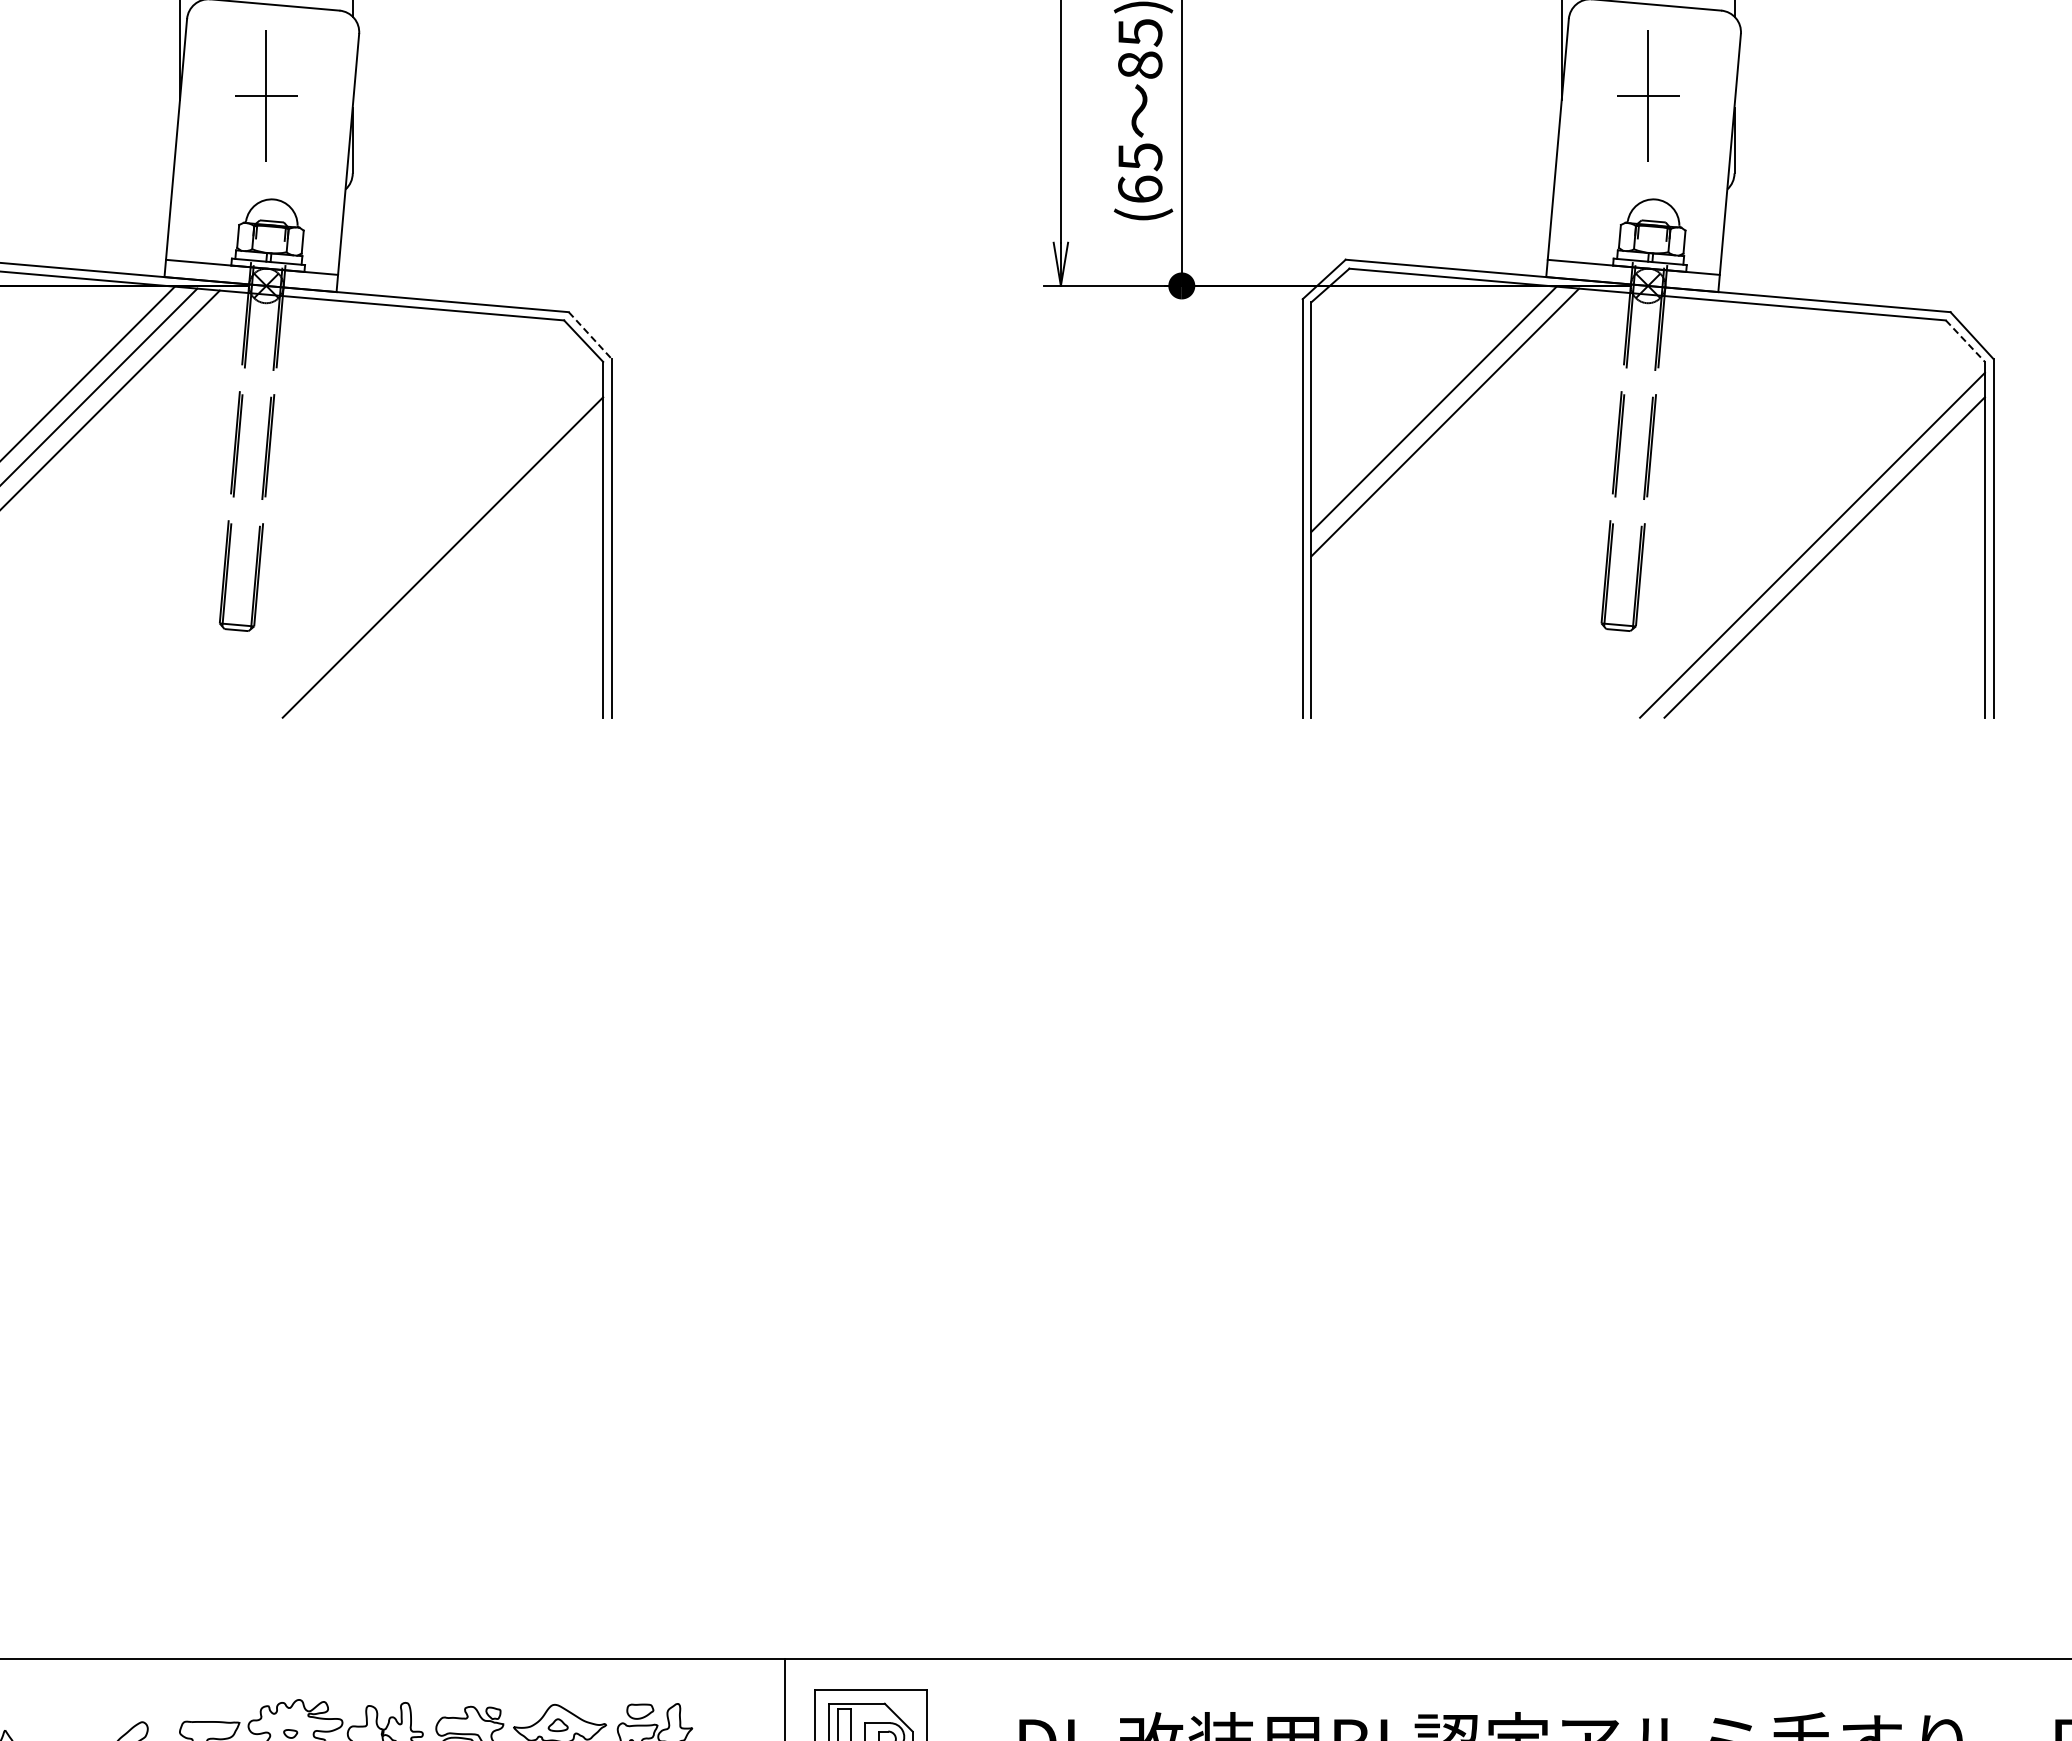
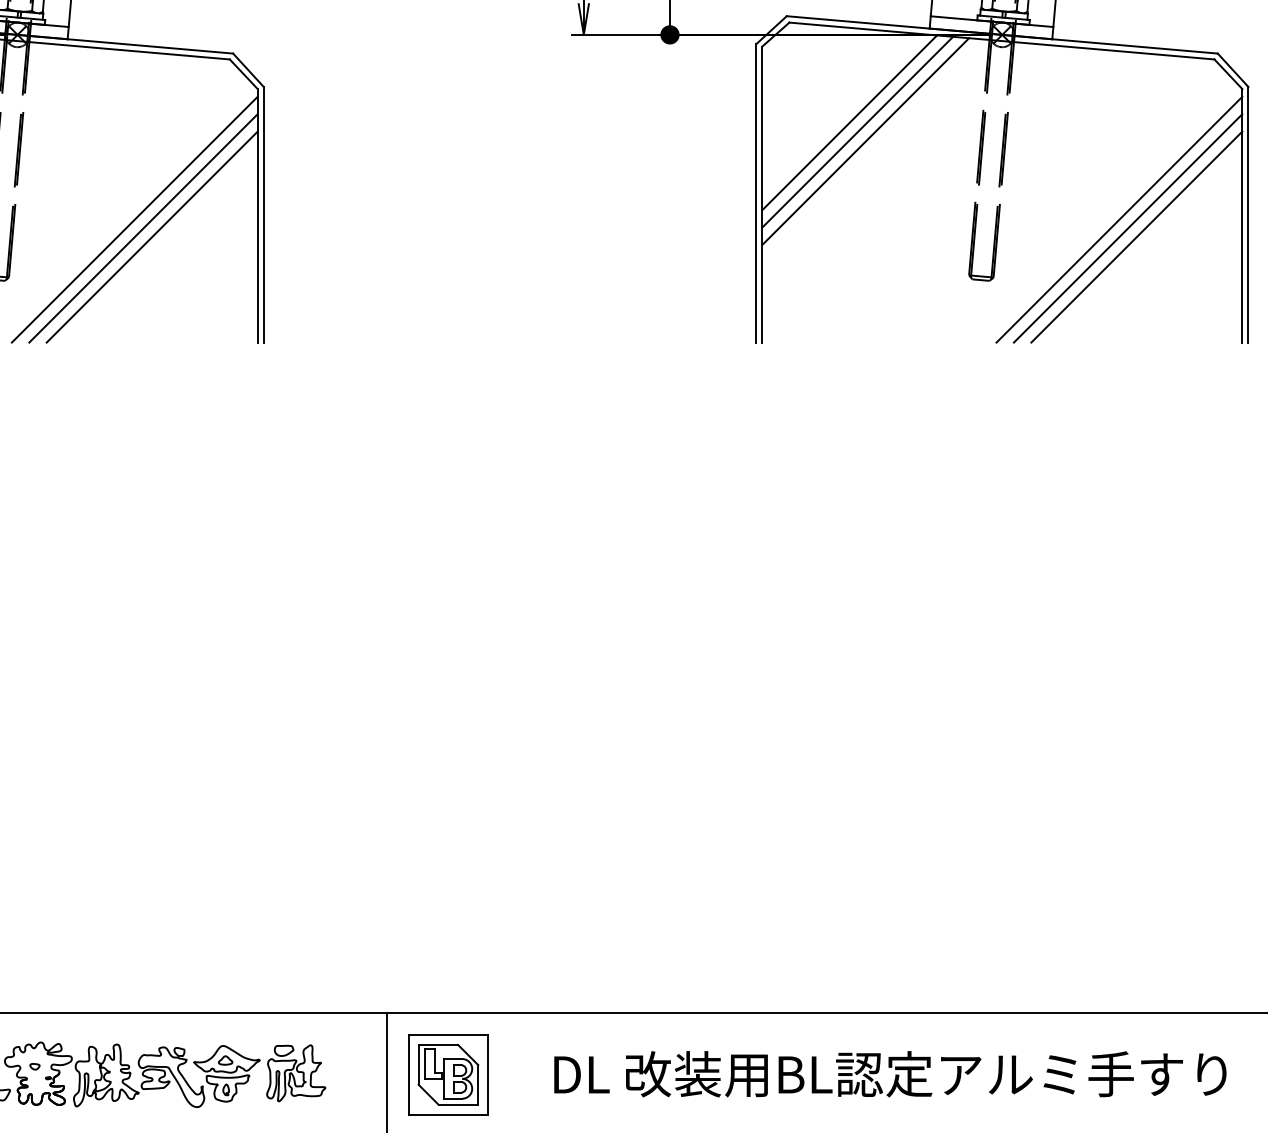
line: (590, 335) -> (248, 70), dashed -> solid
line: (1965, 341) -> (1228, 74), dashed -> solid
line: (1456, 435) -> (865, 141), added
line: (430, 544) -> (134, 219), added
line: (455, 569) -> (152, 236), added
line: (1836, 569) -> (1136, 236), added

